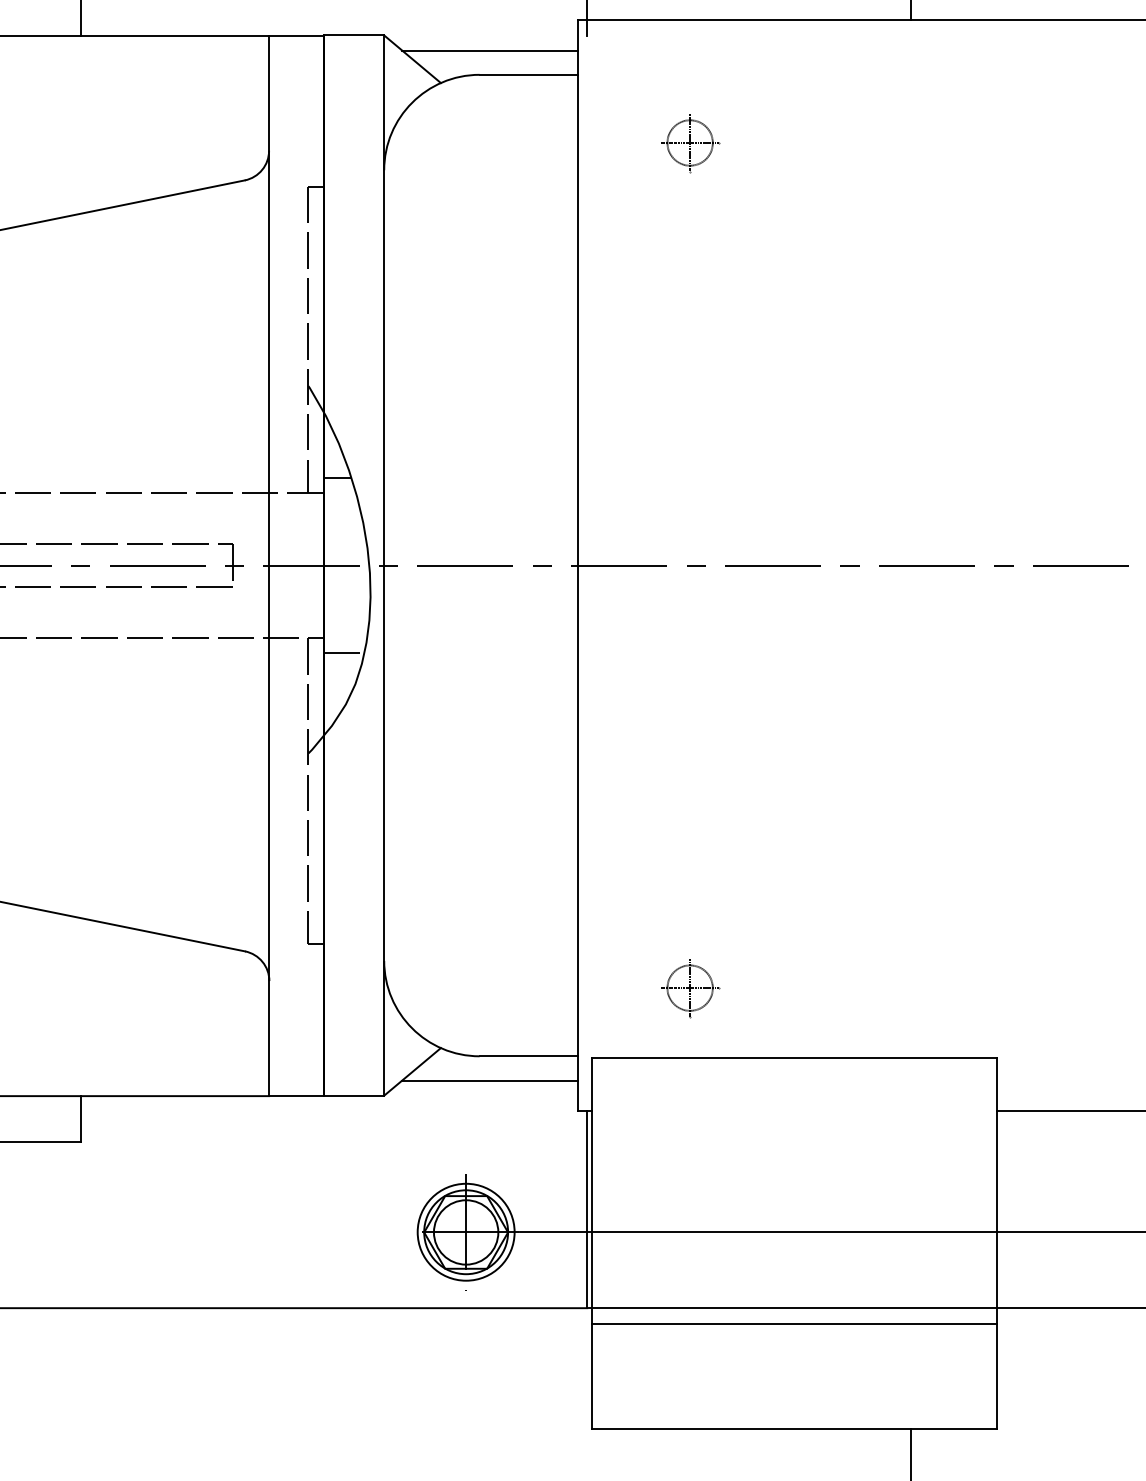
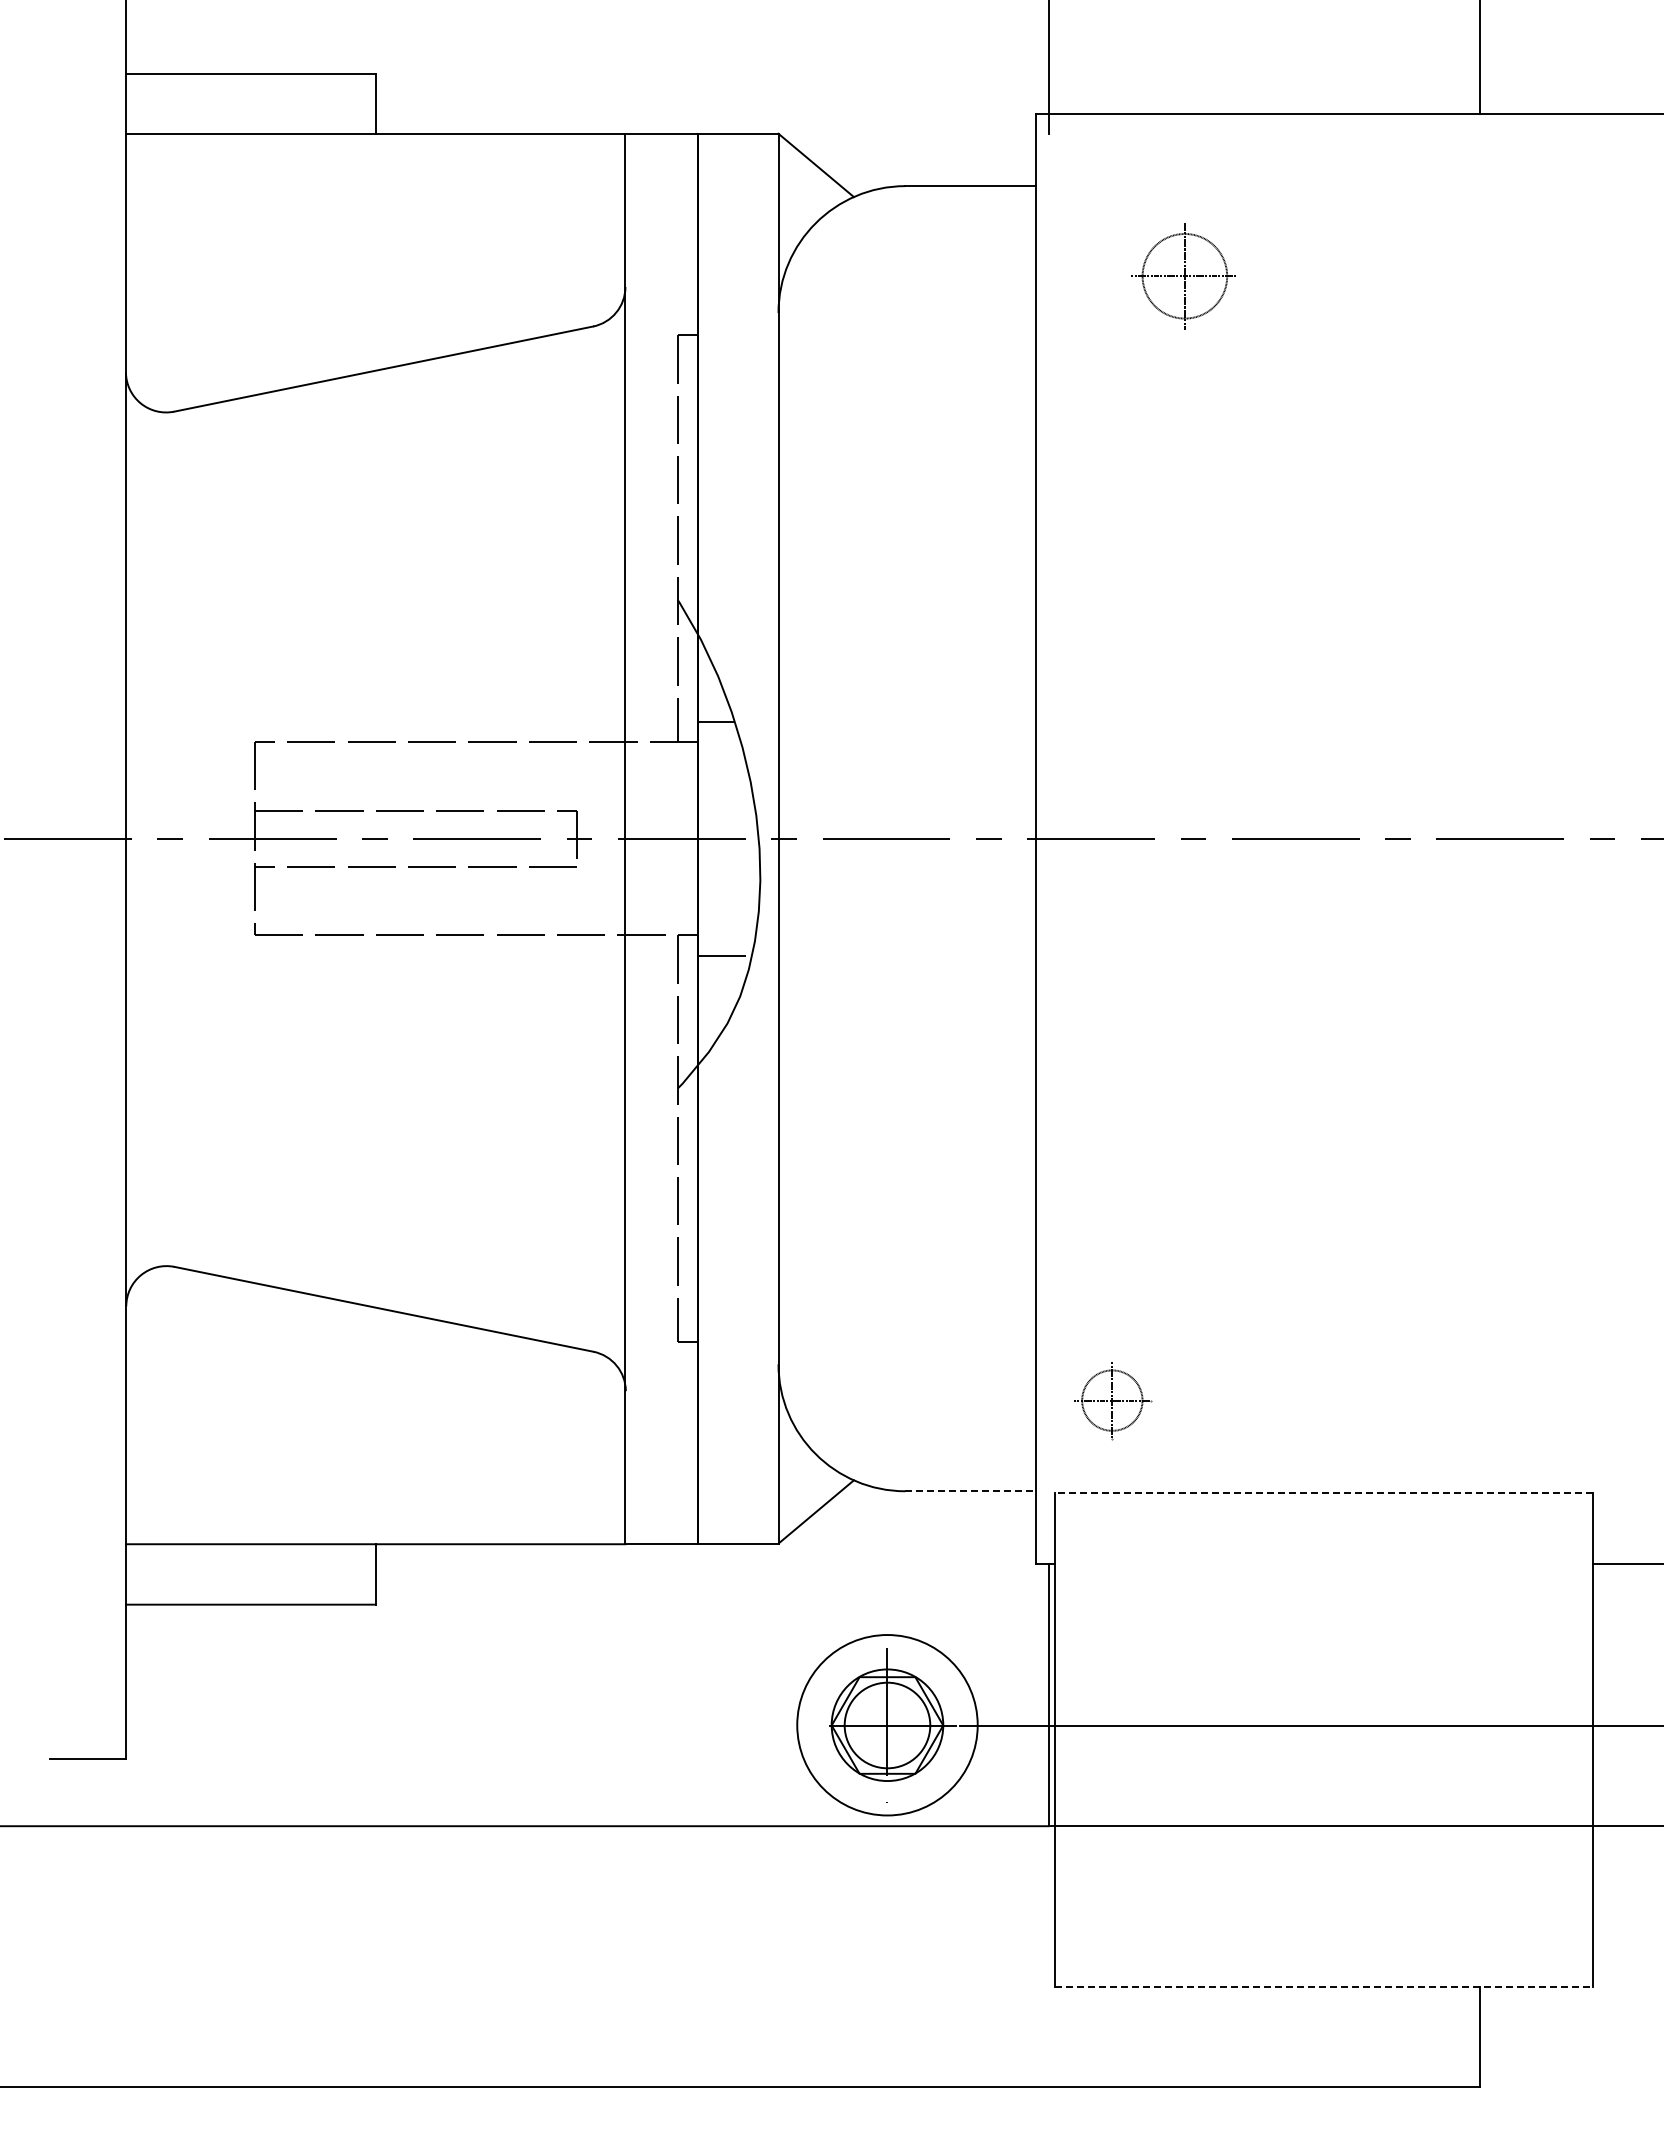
line: (490, 50) -> (919, 153), removed
part: (691, 143) -> (1186, 277), size x1.4
part: (691, 988) -> (1113, 1401), moved
line: (529, 1056) -> (971, 1491), solid -> dashed
line: (794, 1057) -> (1323, 1493), solid -> dashed
line: (490, 1080) -> (919, 1523), removed
circle: (466, 1231) -> (887, 1724), size x1.4
line: (794, 1324) -> (1324, 1847), removed
line: (794, 1428) -> (1324, 1986), solid -> dashed

